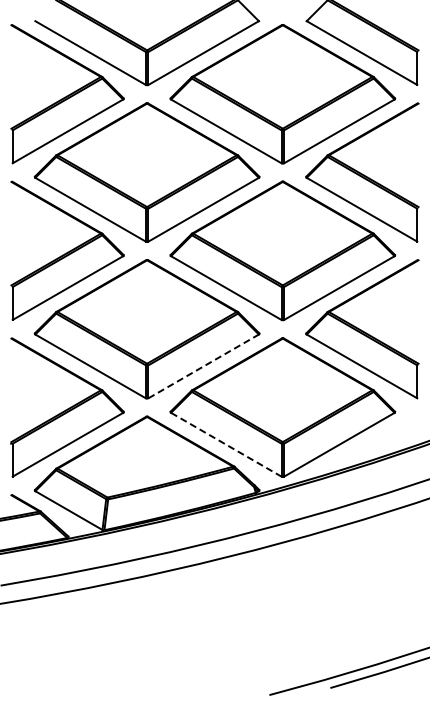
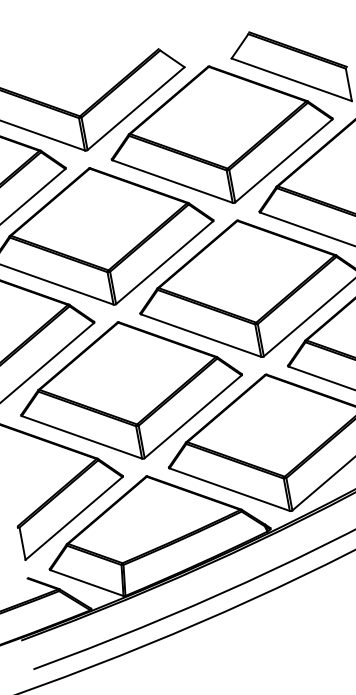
line: (203, 366) -> (193, 416), dashed -> solid
line: (226, 444) -> (229, 489), dashed -> solid

